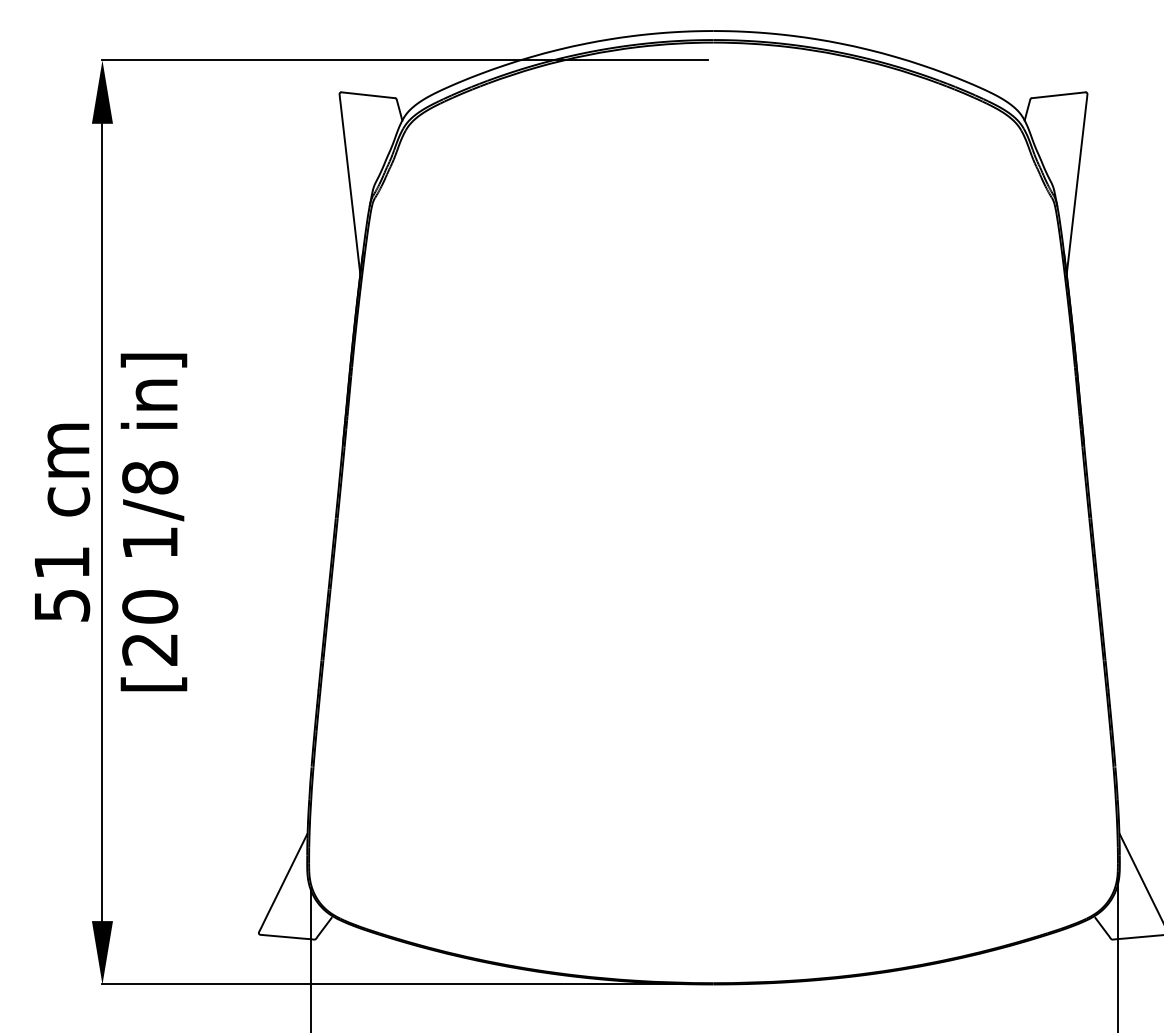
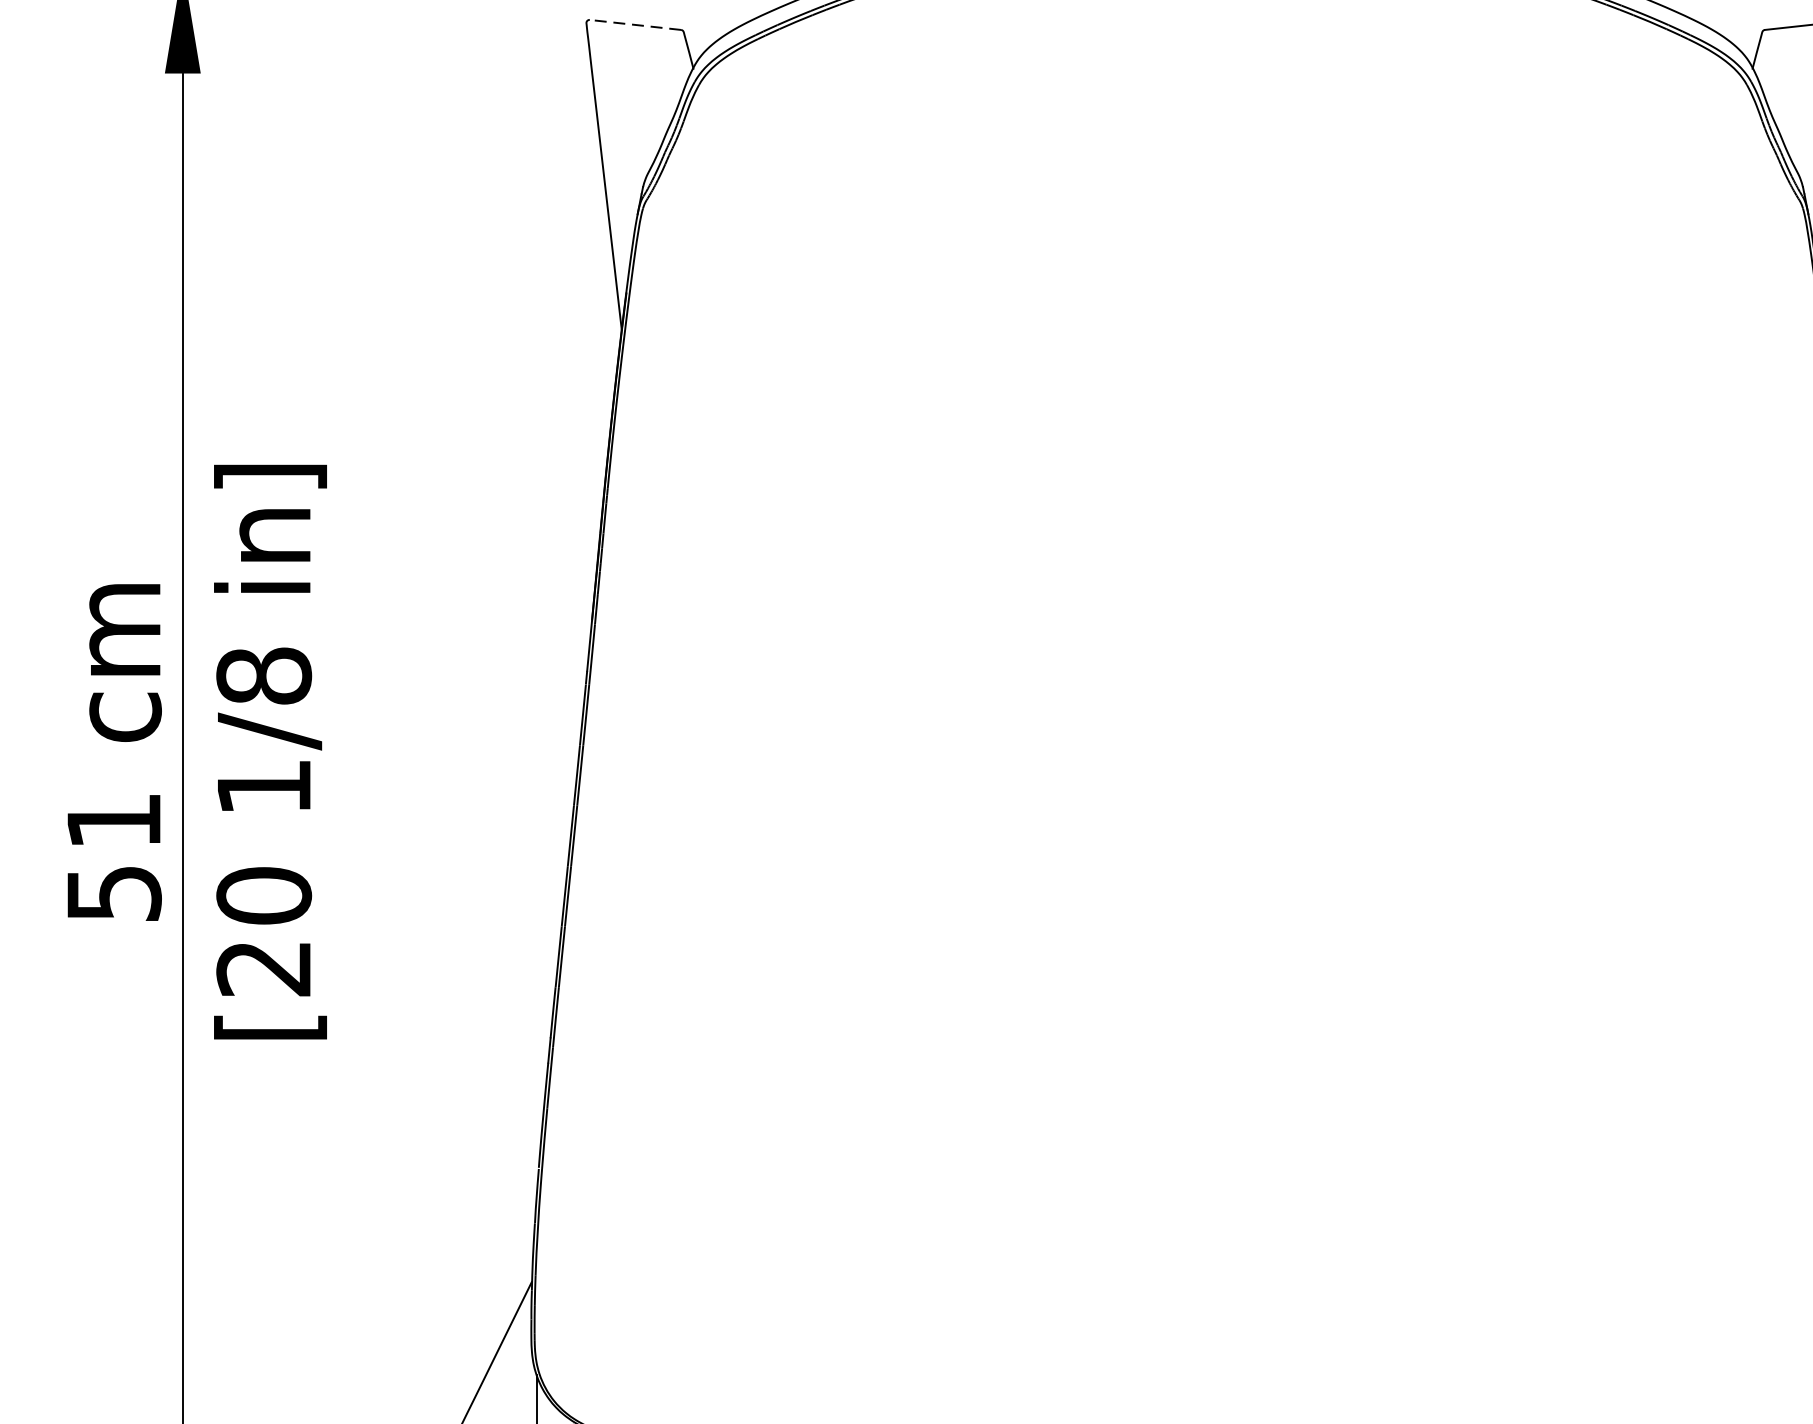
line: (368, 95) -> (635, 25), solid -> dashed

